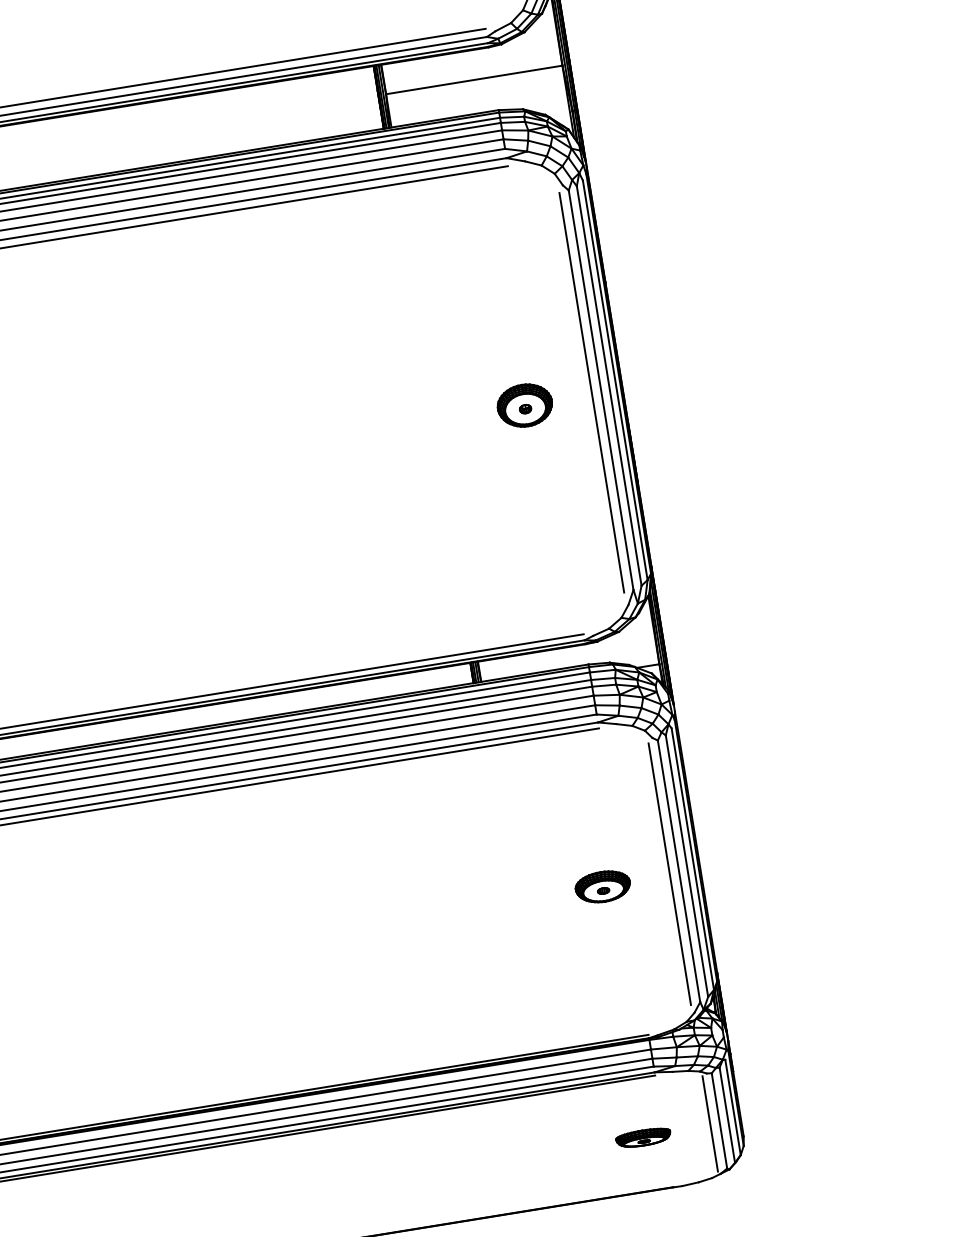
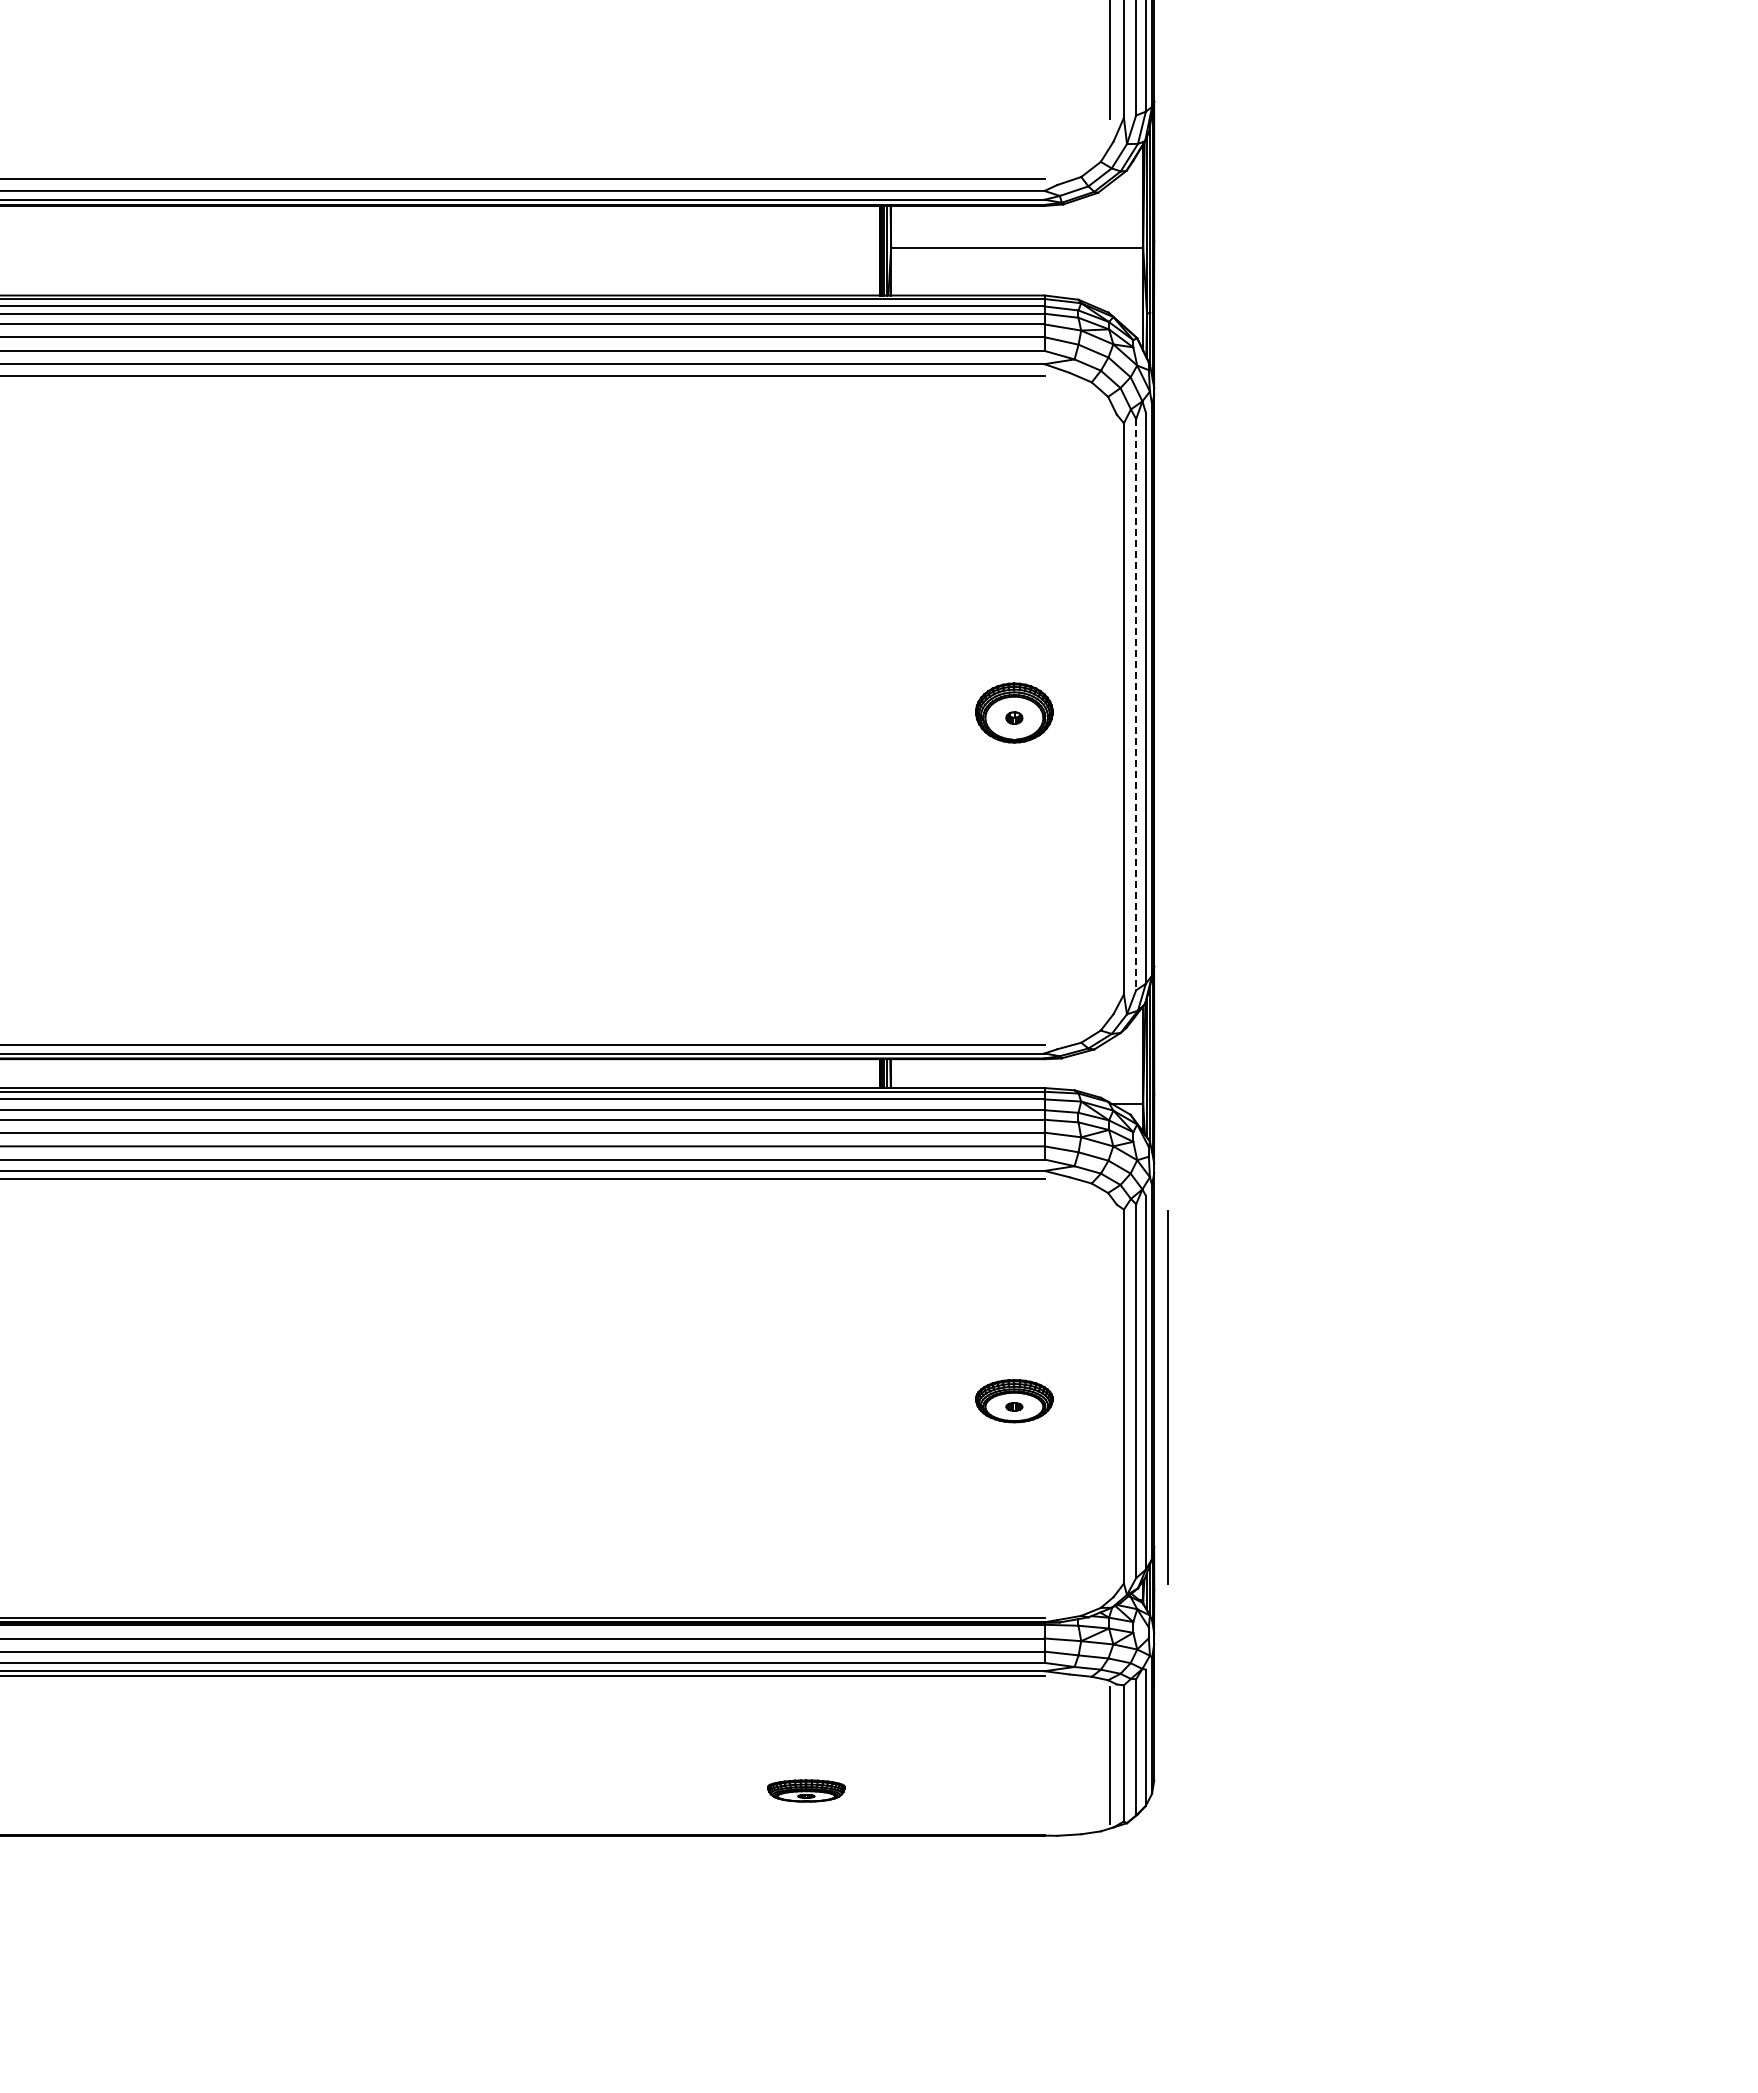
line: (609, 385) -> (1136, 704), solid -> dashed
line: (591, 392) -> (1110, 709), removed
line: (669, 874) -> (1167, 1397), moved
part: (643, 1137) -> (806, 1790), moved

